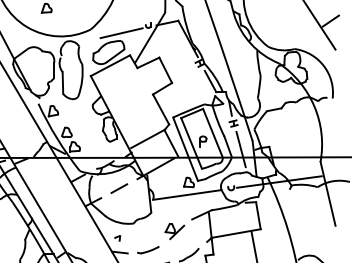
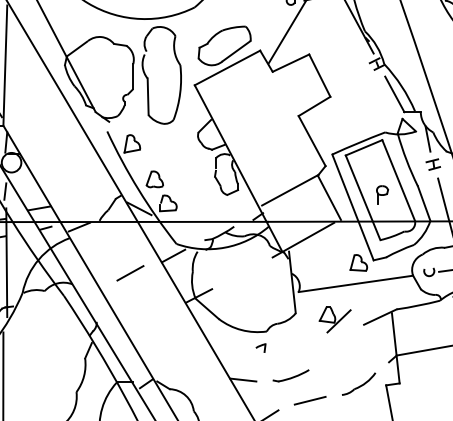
line: (121, 33) -> (245, 14), removed
line: (119, 188) -> (130, 273), moved
part: (174, 231) -> (334, 319), moved
part: (117, 238) -> (261, 348), moved

